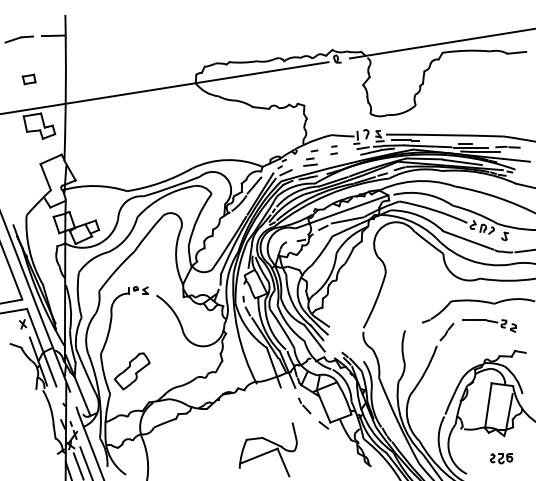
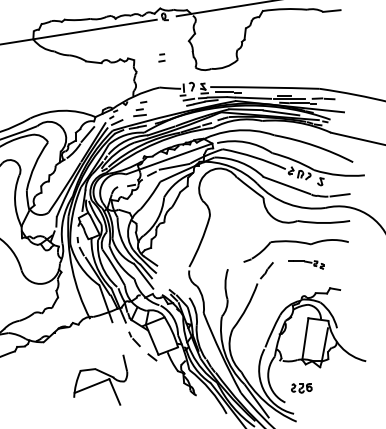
part: (333, 150) -> (161, 58), moved
part: (489, 325) -> (306, 264), size x0.7
part: (501, 458) -> (301, 388), moved

